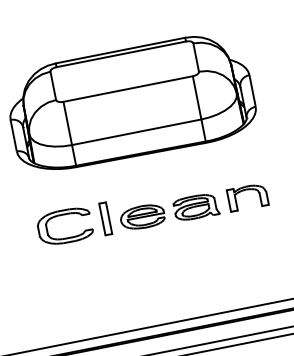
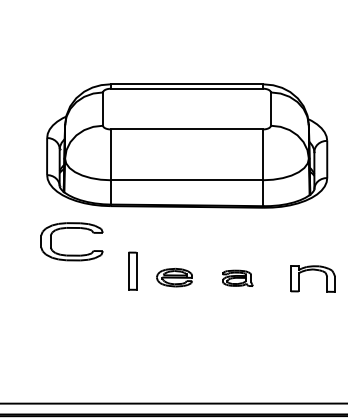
part: (245, 190) -> (312, 270), moved
part: (196, 207) -> (237, 278), size x0.6
part: (62, 215) -> (71, 228), moved
part: (142, 217) -> (174, 277), size x0.7

